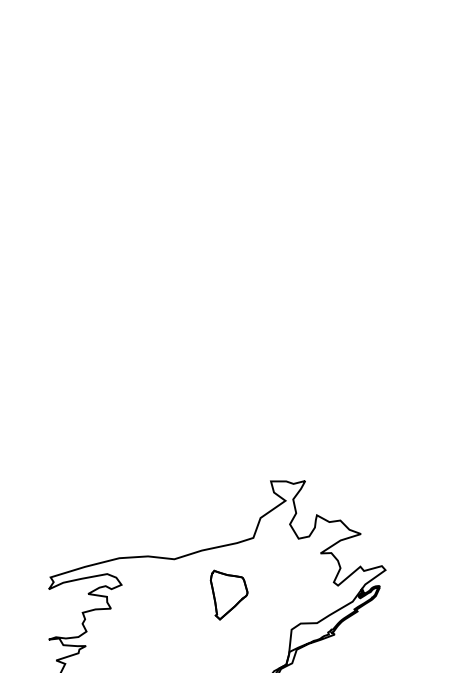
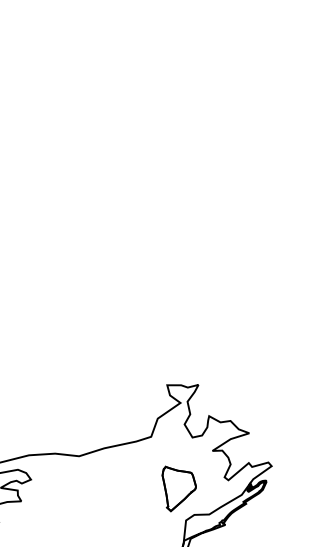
part: (228, 594) -> (178, 488), moved

